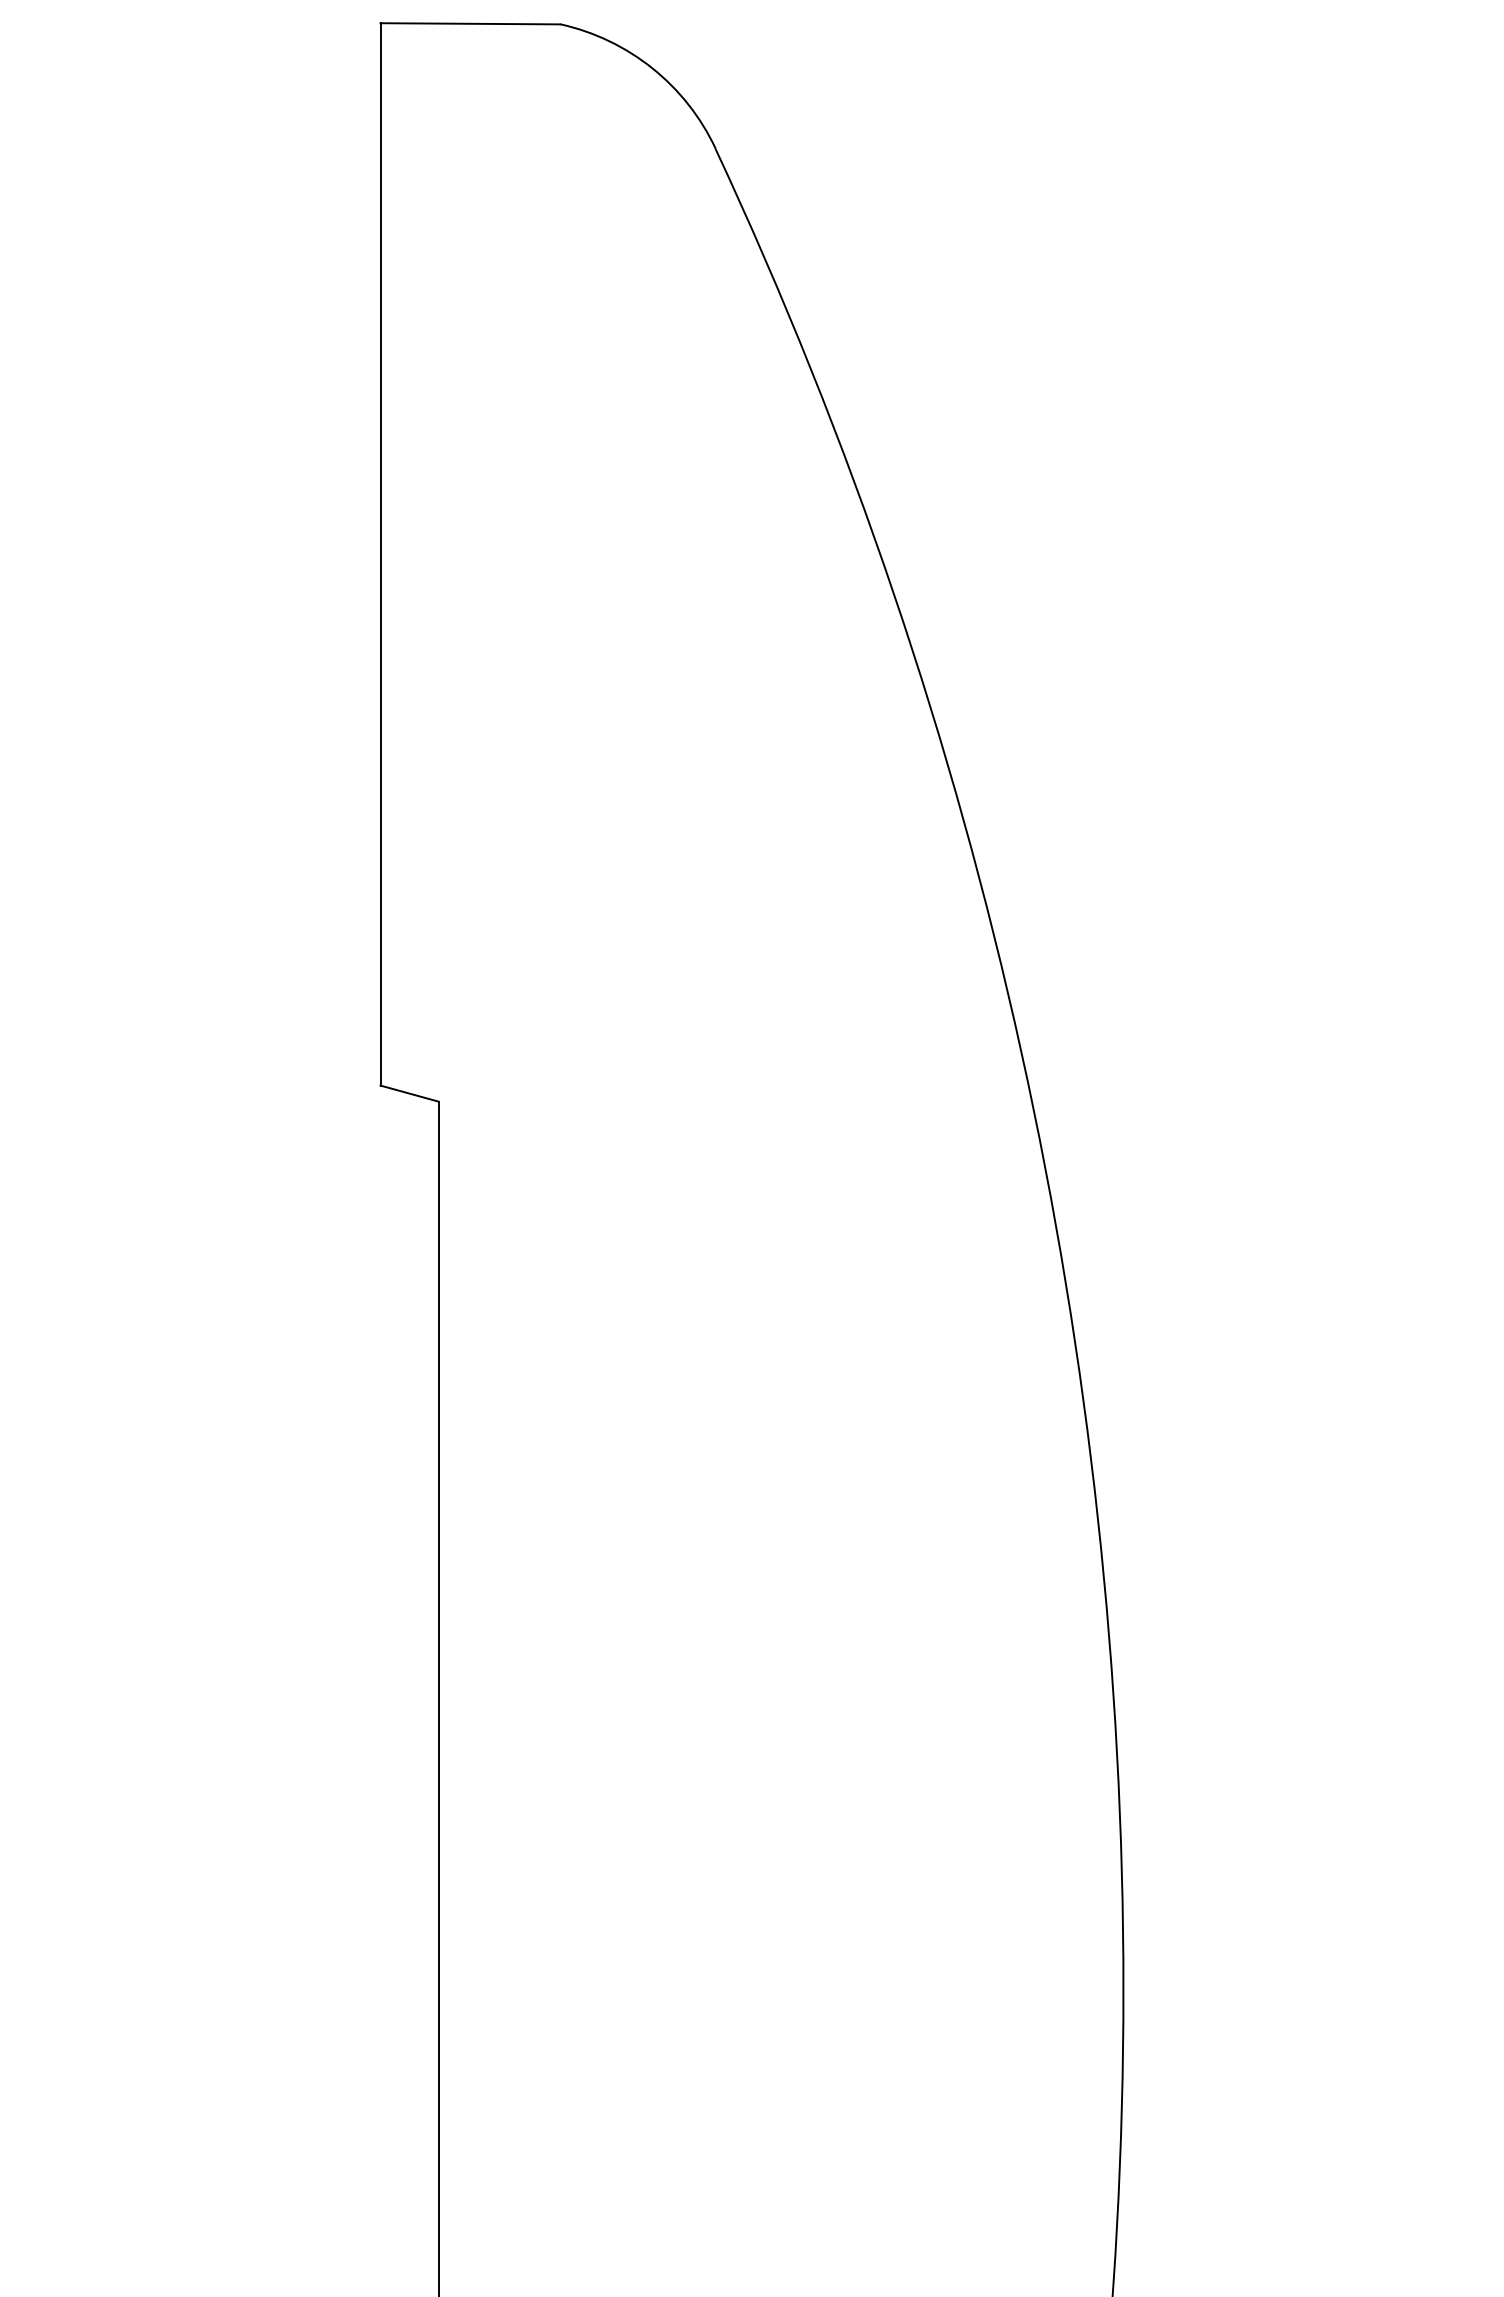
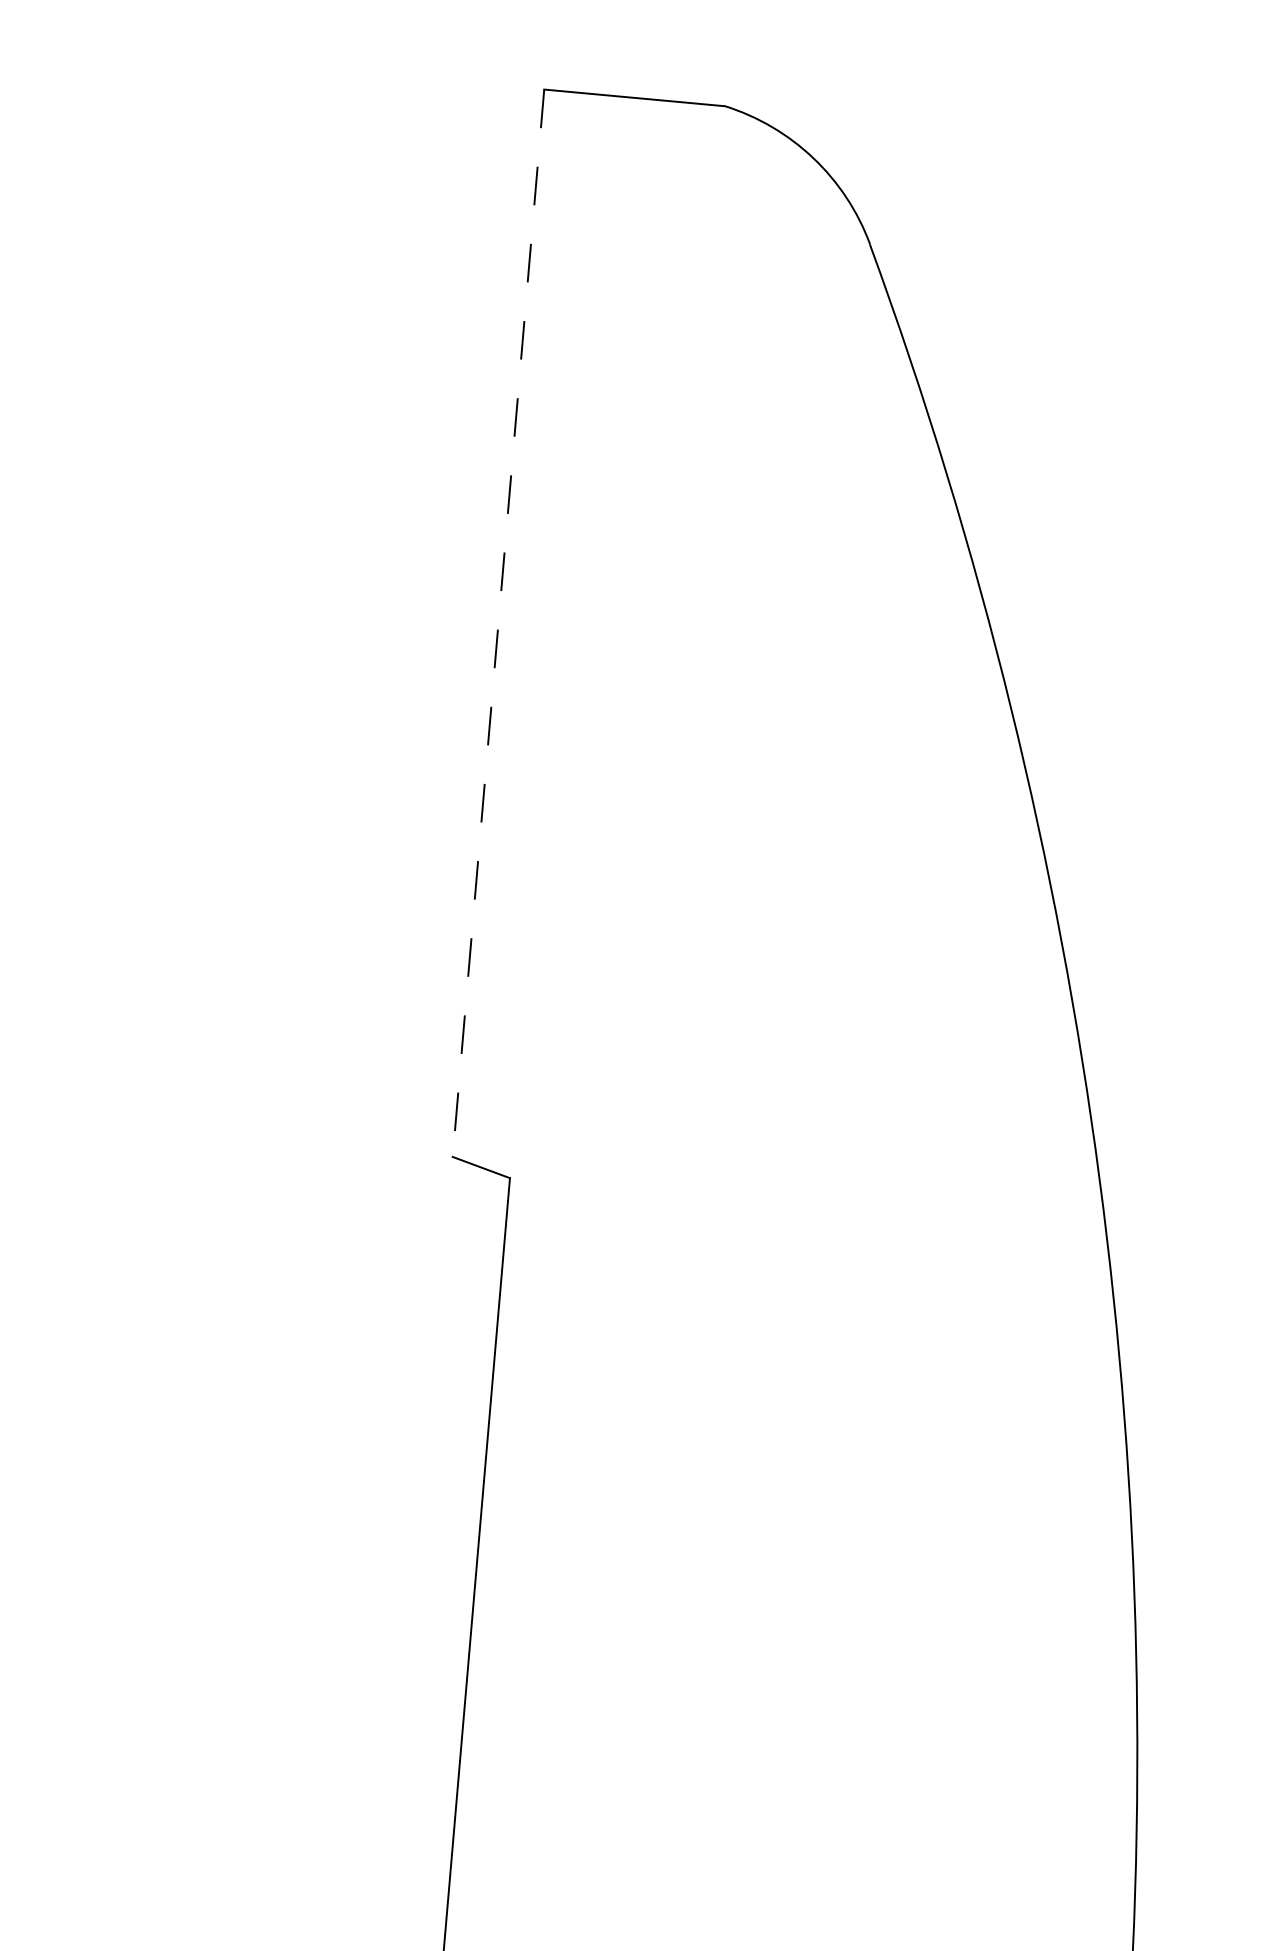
line: (380, 554) -> (498, 623), solid -> dashed

